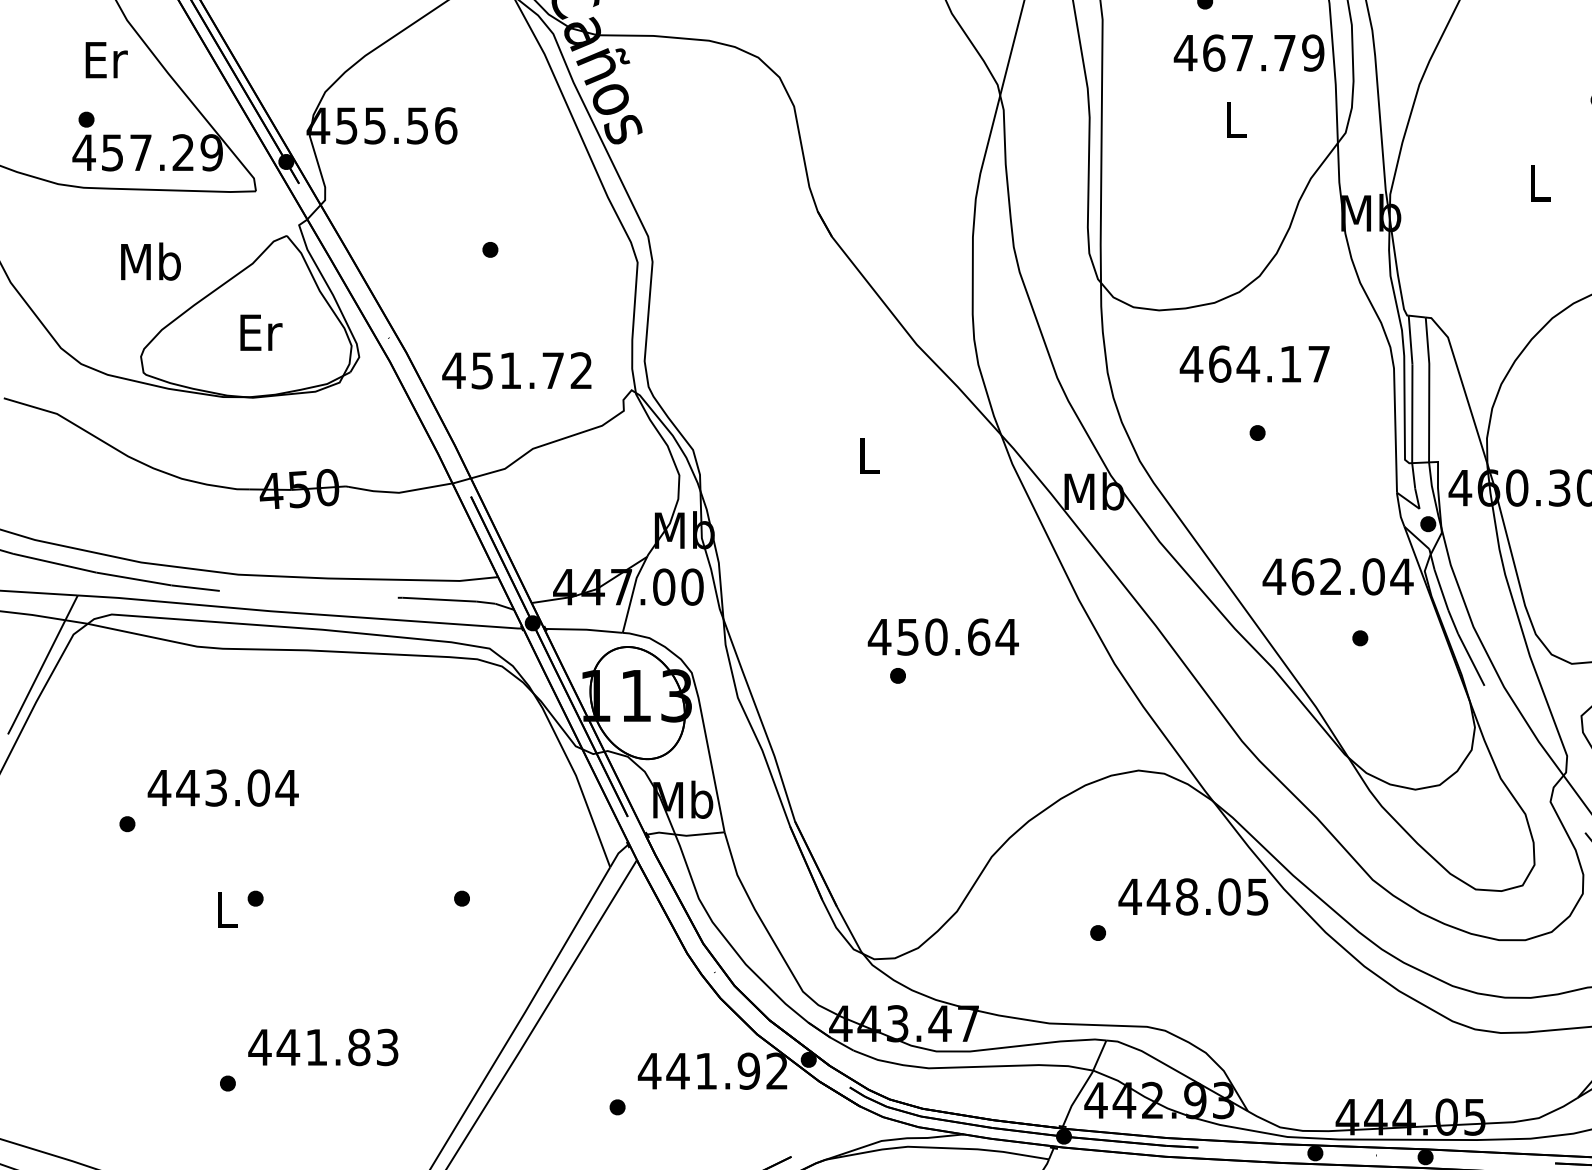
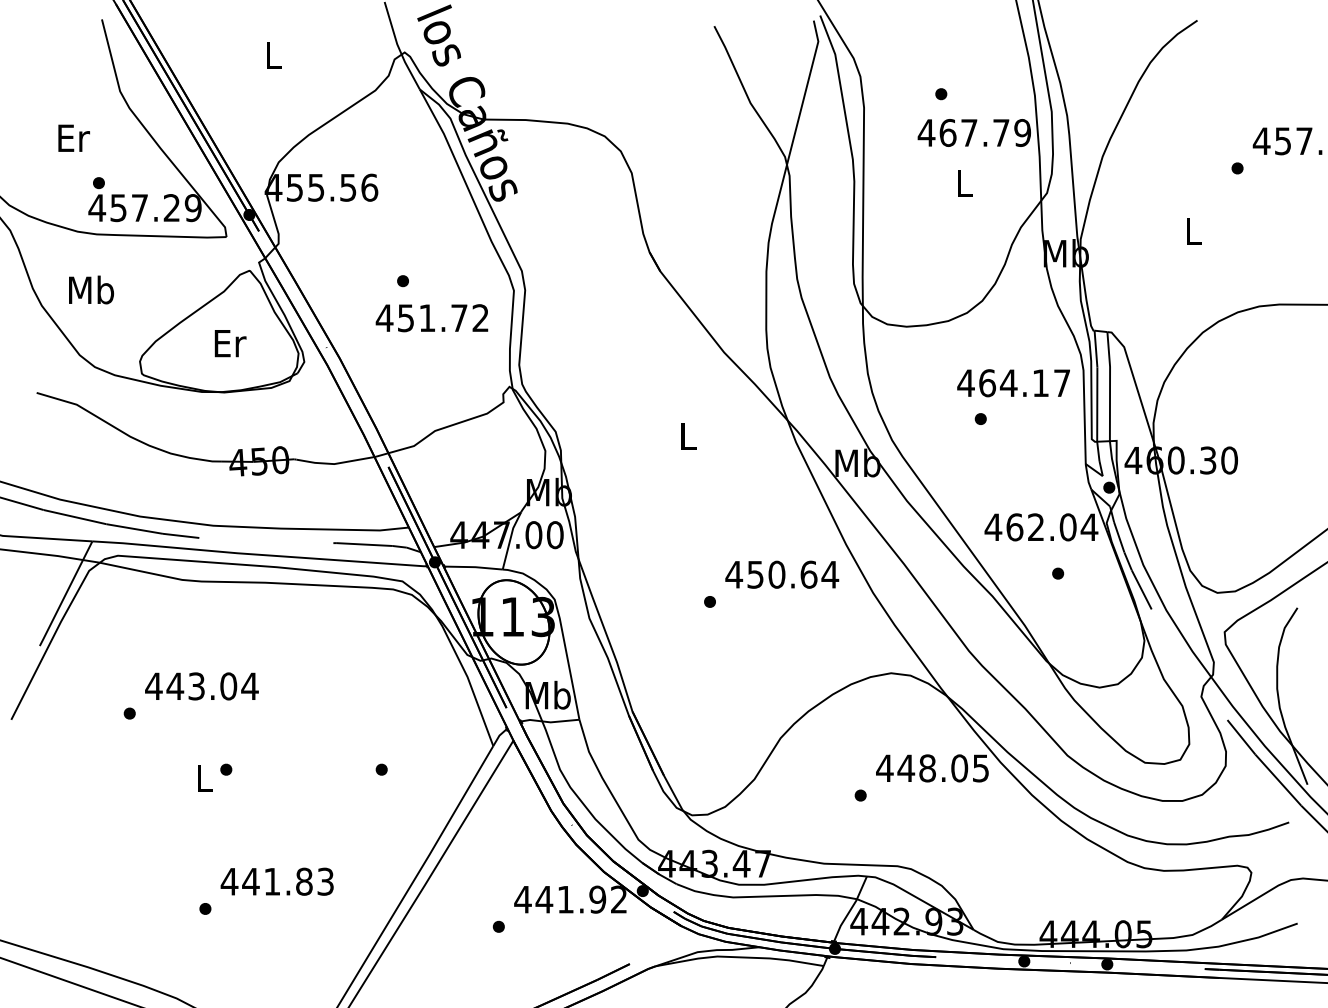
text: (105, 59) -> (73, 137), moved
text: (150, 260) -> (91, 289), moved
text: (1254, 364) -> (1013, 383), moved
text: (516, 371) -> (431, 318), moved
text: (943, 636) -> (782, 574), moved

